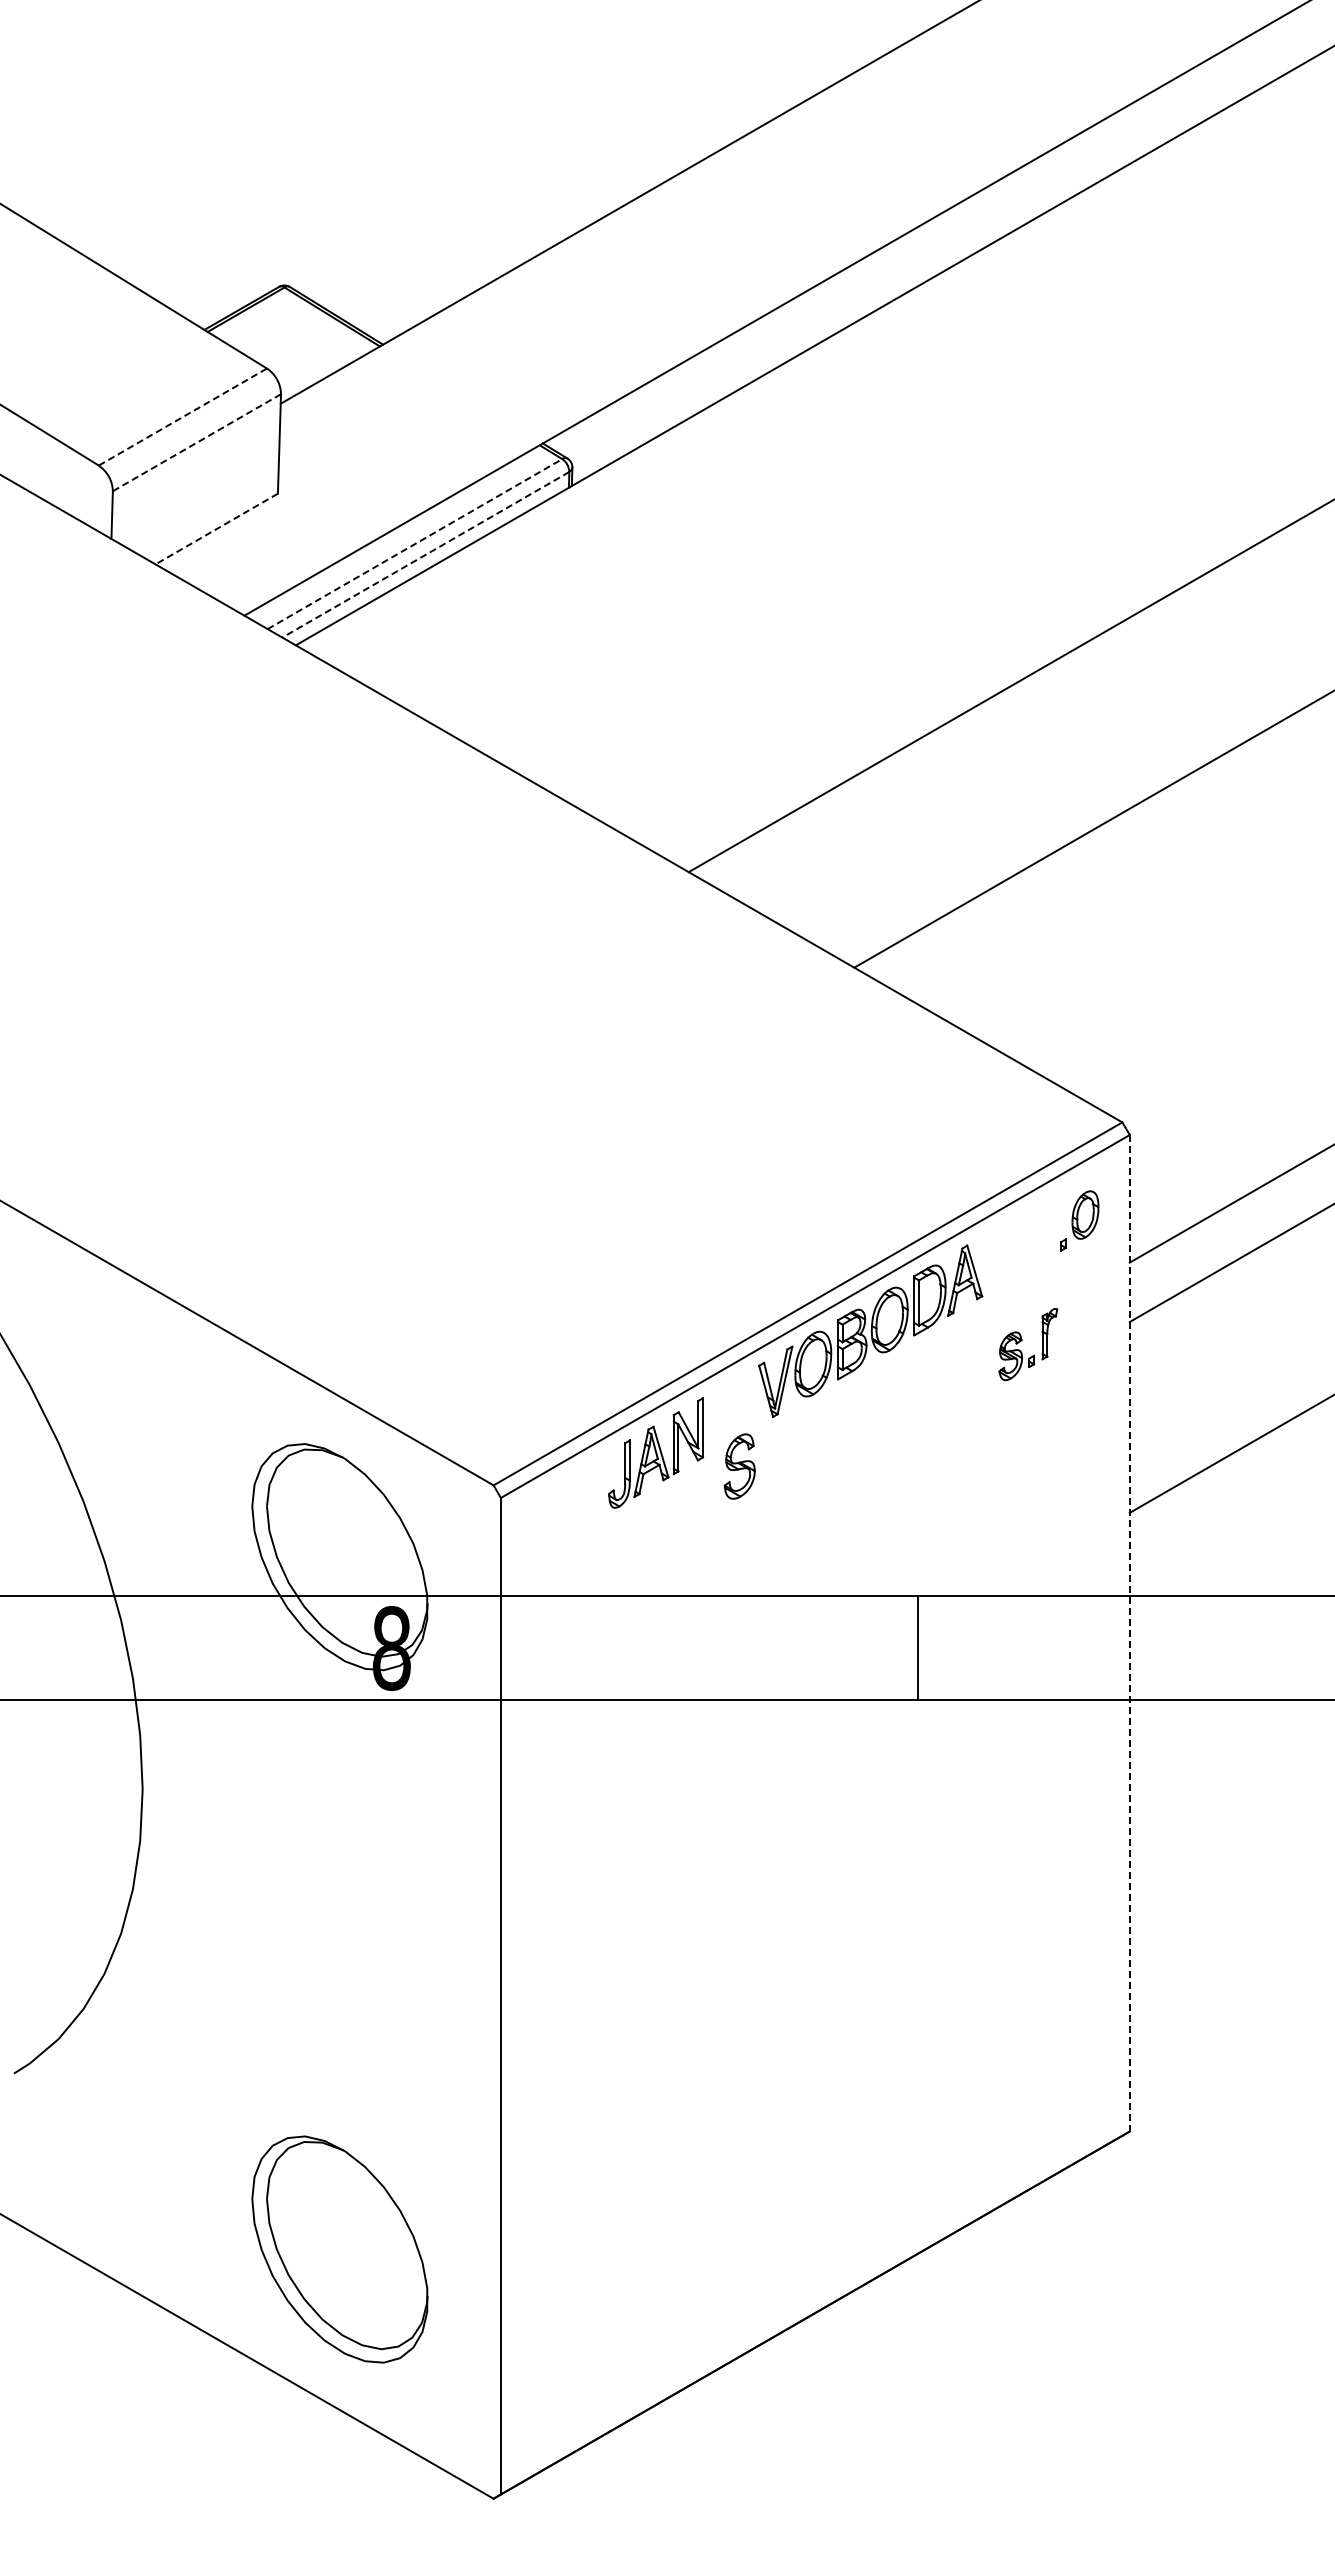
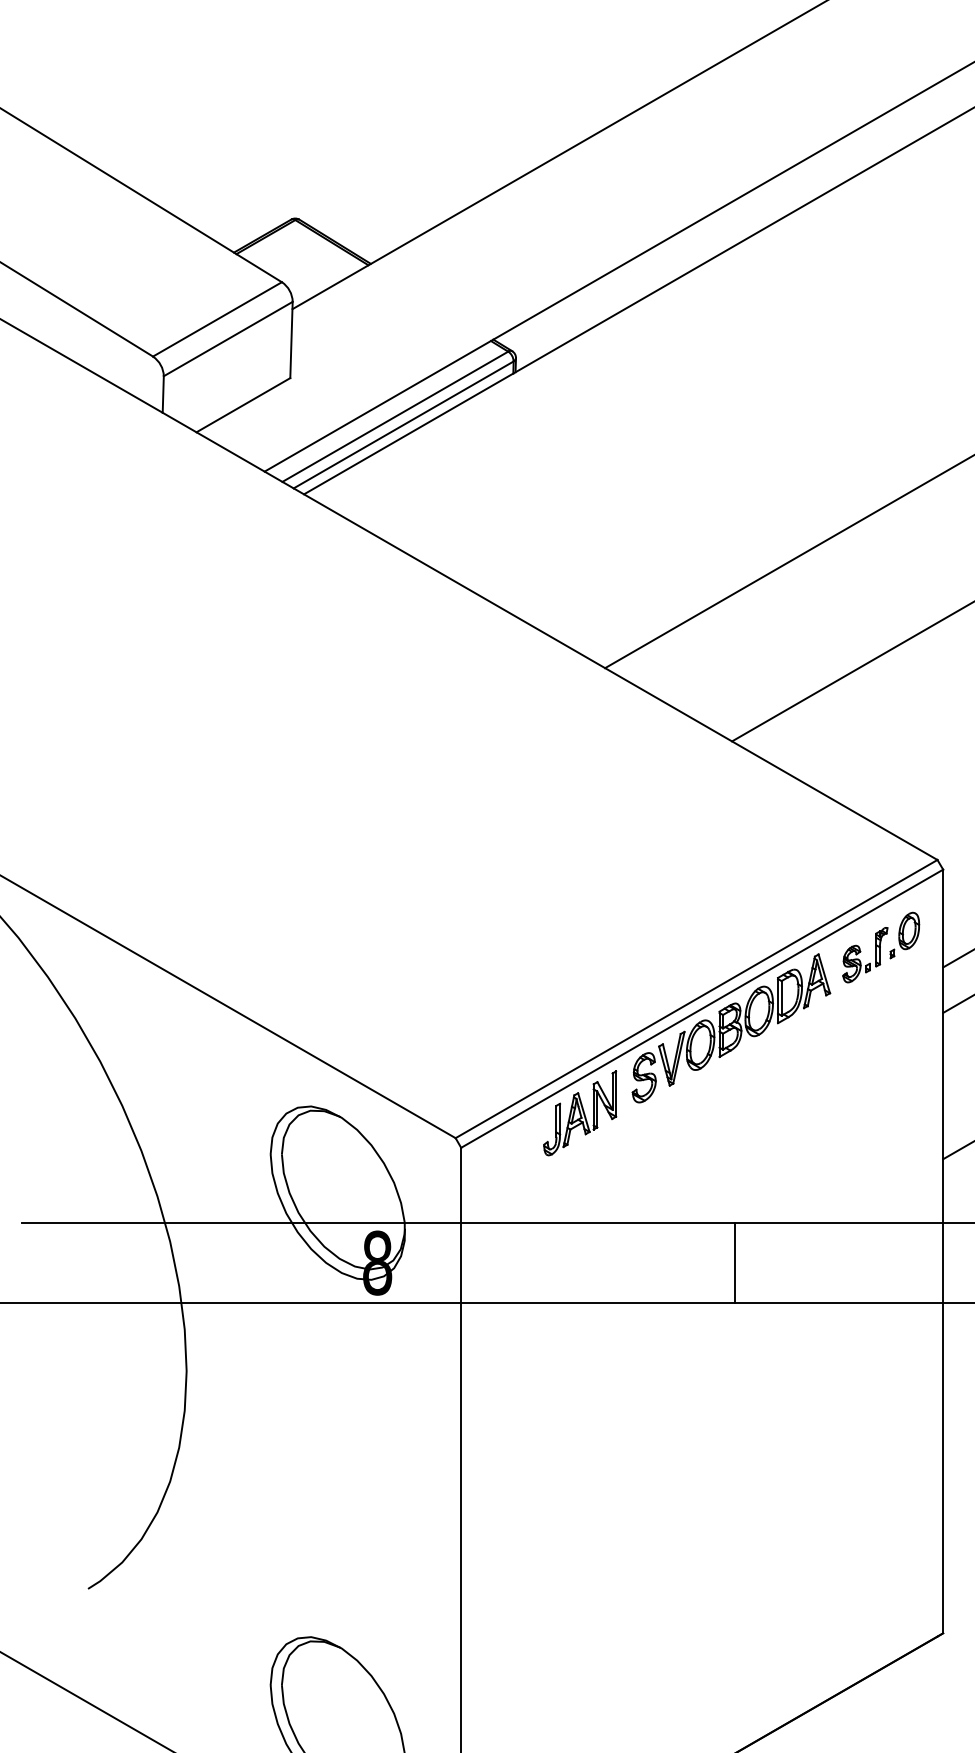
line: (183, 416) -> (217, 318), dashed -> solid
line: (196, 442) -> (227, 338), dashed -> solid
line: (216, 529) -> (243, 405), dashed -> solid
line: (415, 543) -> (395, 416), dashed -> solid
line: (425, 554) -> (403, 424), dashed -> solid
part: (1022, 1340) -> (860, 952), moved
part: (739, 1466) -> (644, 1077), moved
line: (1129, 1633) -> (942, 1251), dashed -> solid
line: (918, 1647) -> (735, 1262), moved

